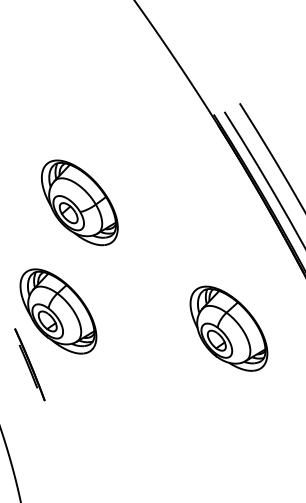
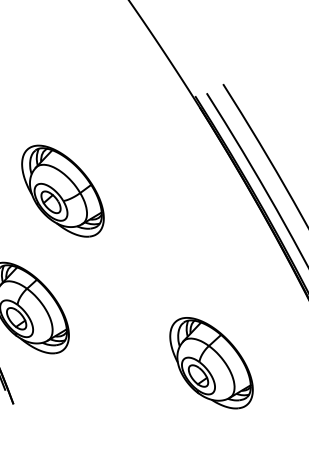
part: (79, 202) -> (62, 190), moved
part: (228, 328) -> (211, 362), moved

